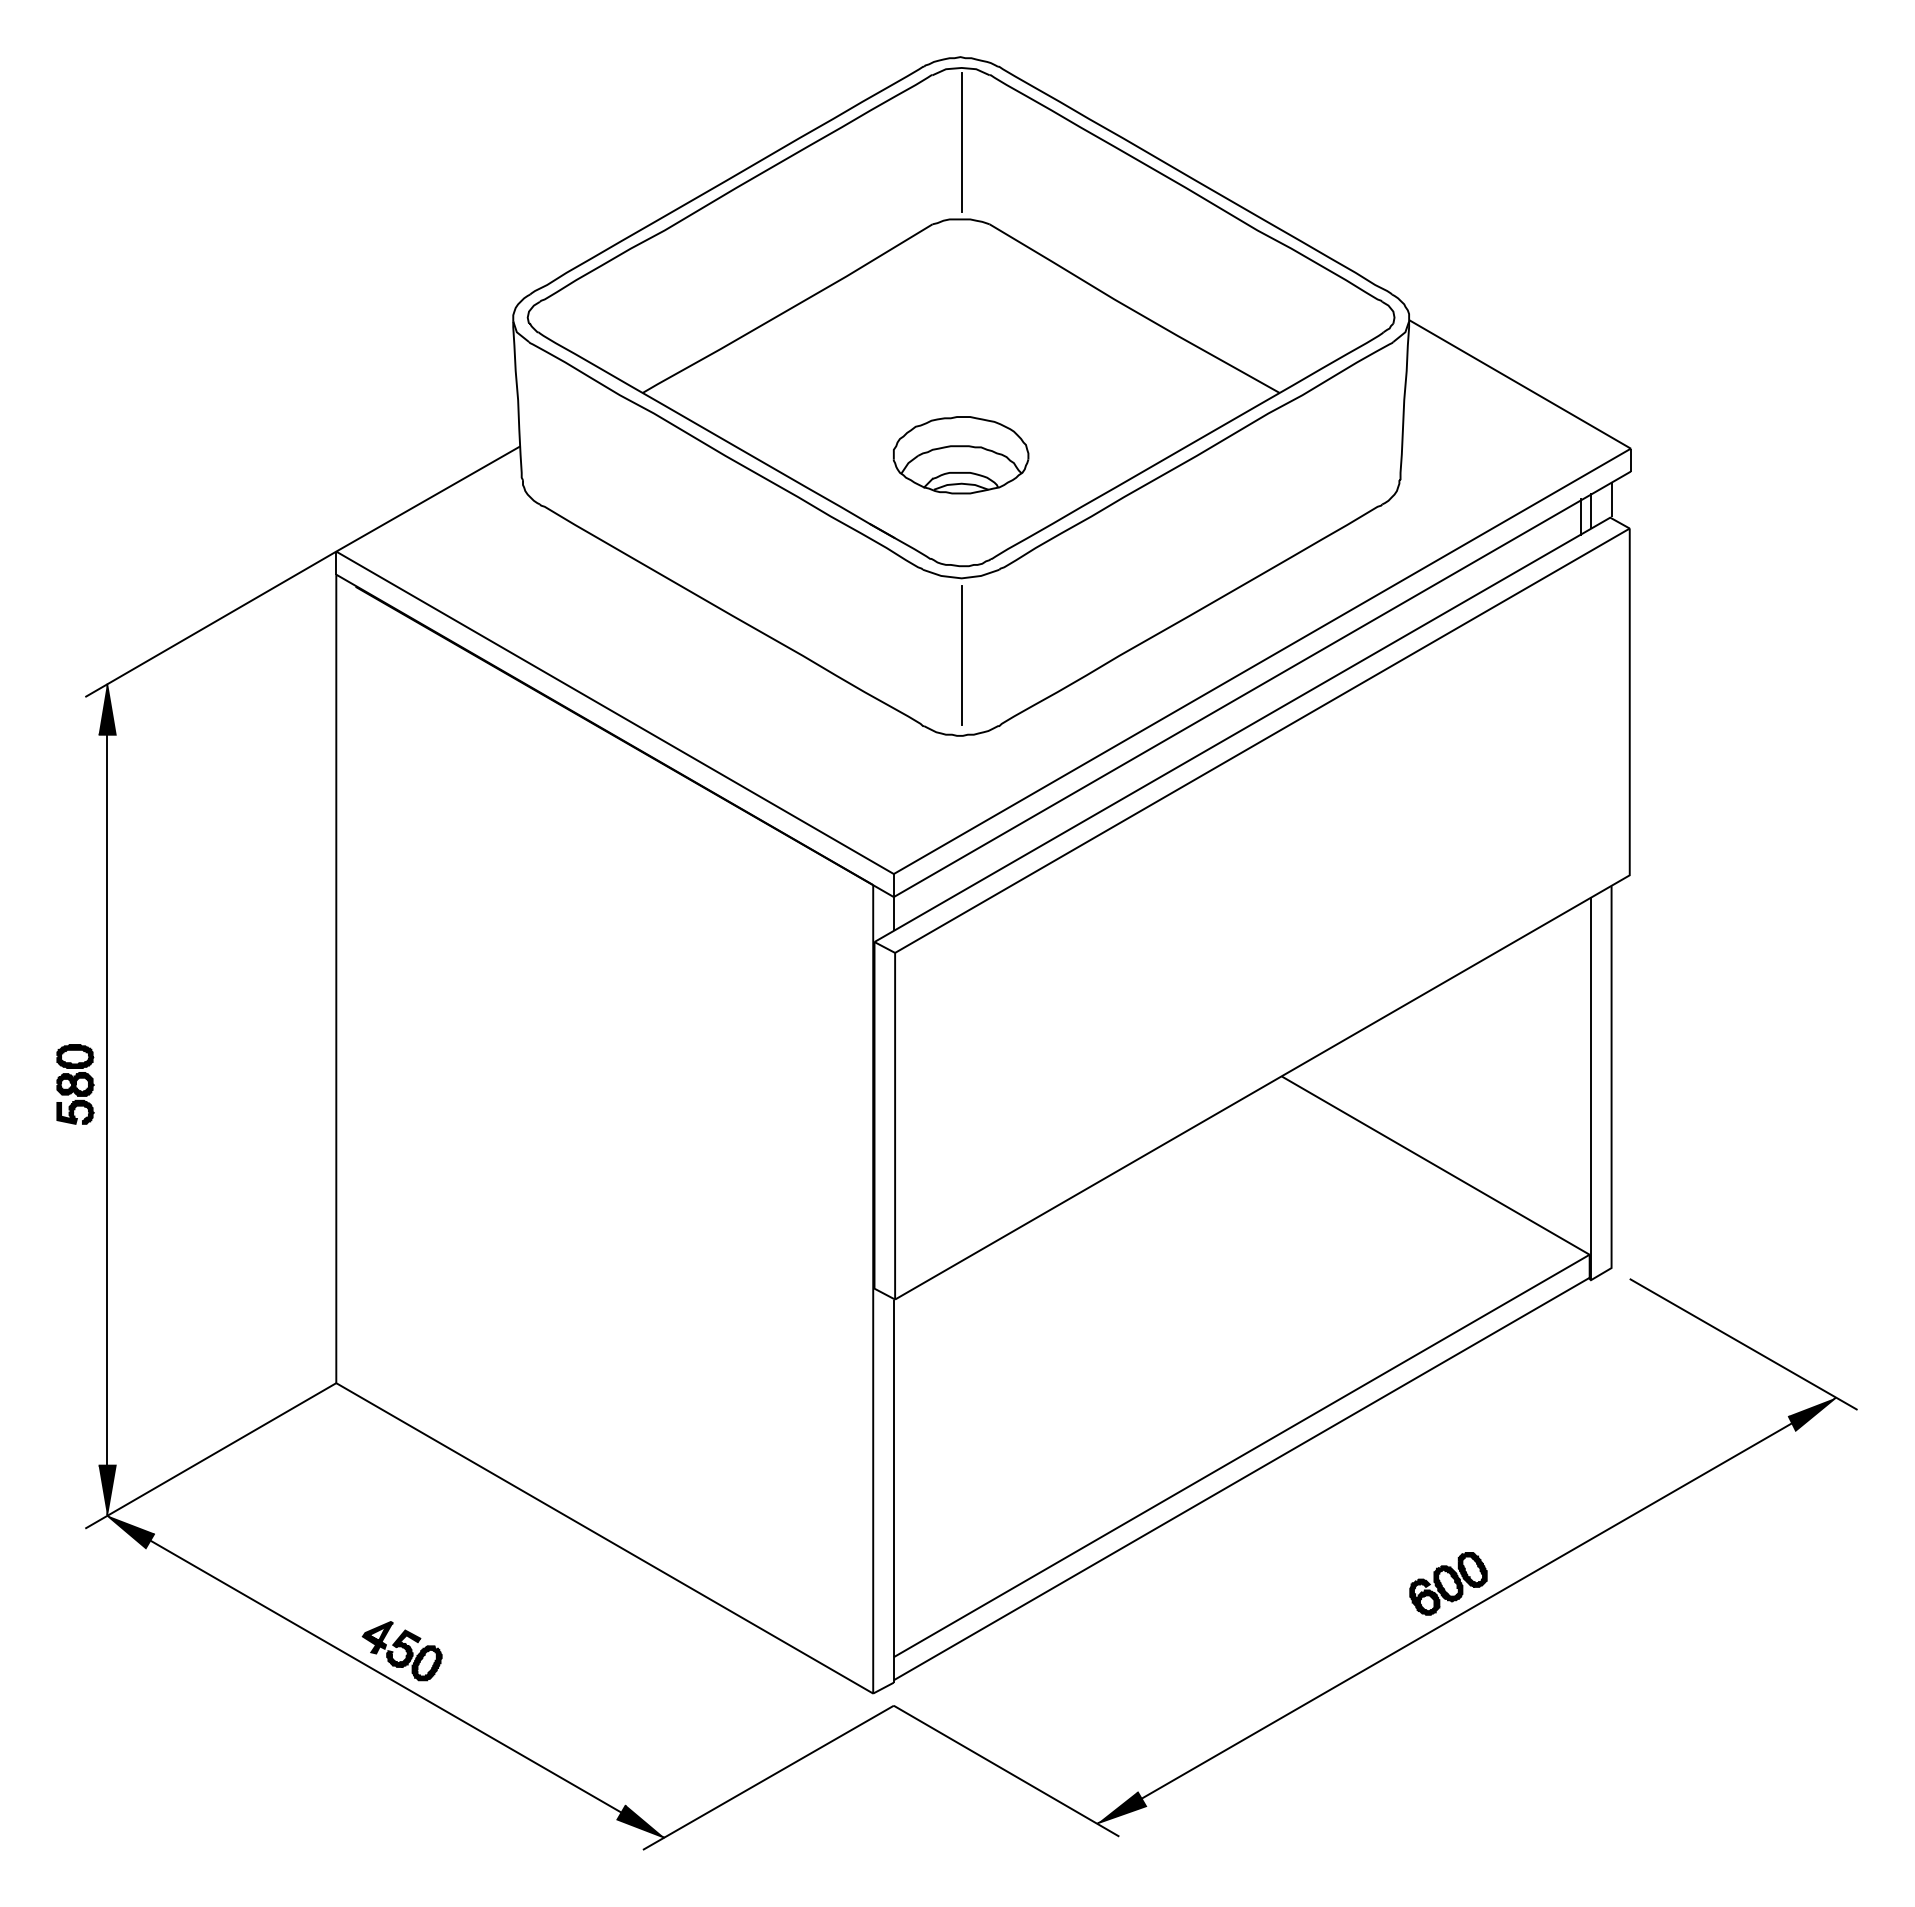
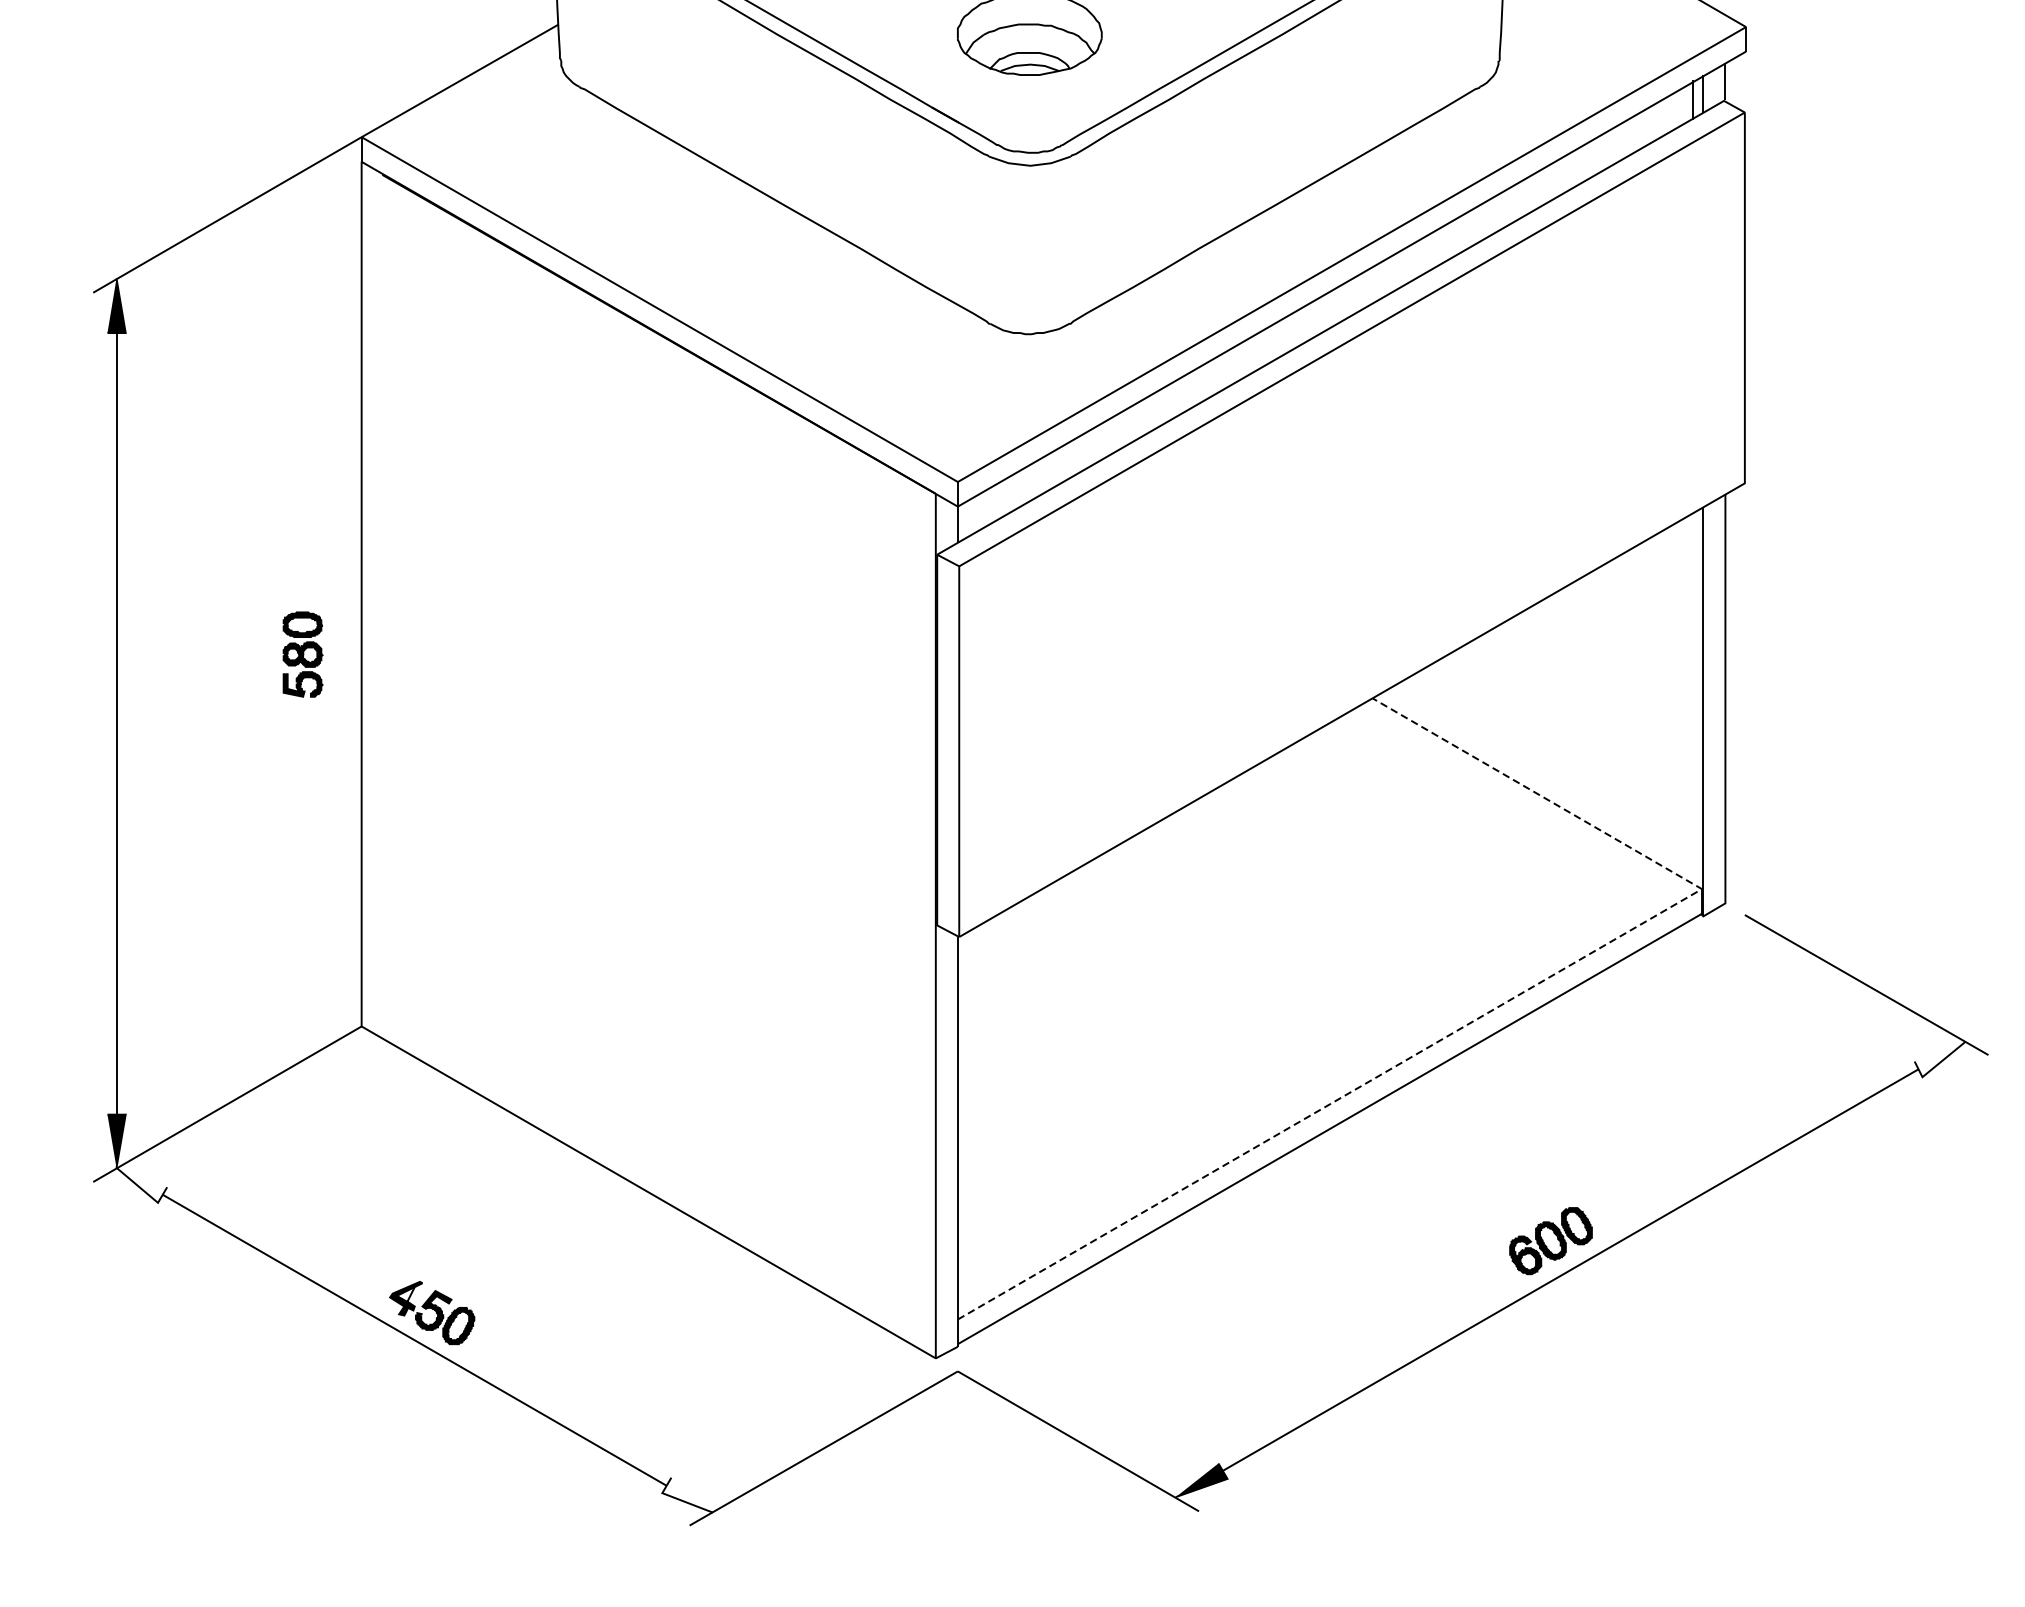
line: (961, 654) -> (1030, 247), removed
part: (75, 1084) -> (303, 654), moved
line: (1396, 1366) -> (1495, 1008), solid -> dashed
fill: (1811, 1413) -> (1939, 1058), removed
fill: (130, 1531) -> (141, 1185), removed
fill: (380, 1632) -> (408, 1293), removed
fill: (640, 1821) -> (686, 1495), removed

